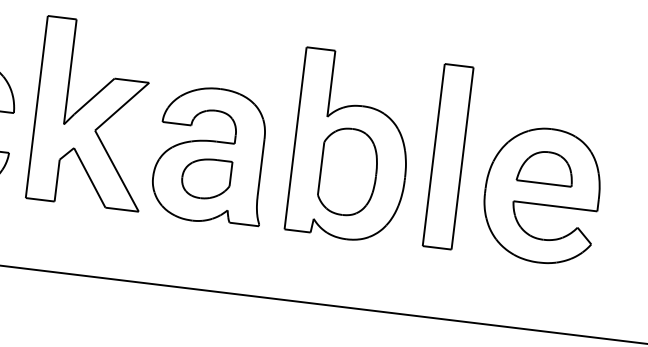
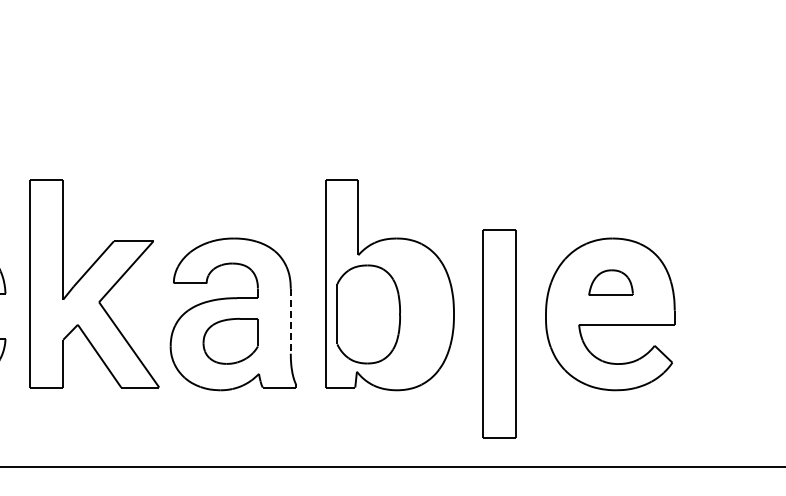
part: (448, 156) -> (499, 333), moved
line: (260, 167) -> (290, 321), solid -> dashed
part: (545, 167) -> (610, 282), size x0.7
part: (348, 172) -> (368, 314), moved

